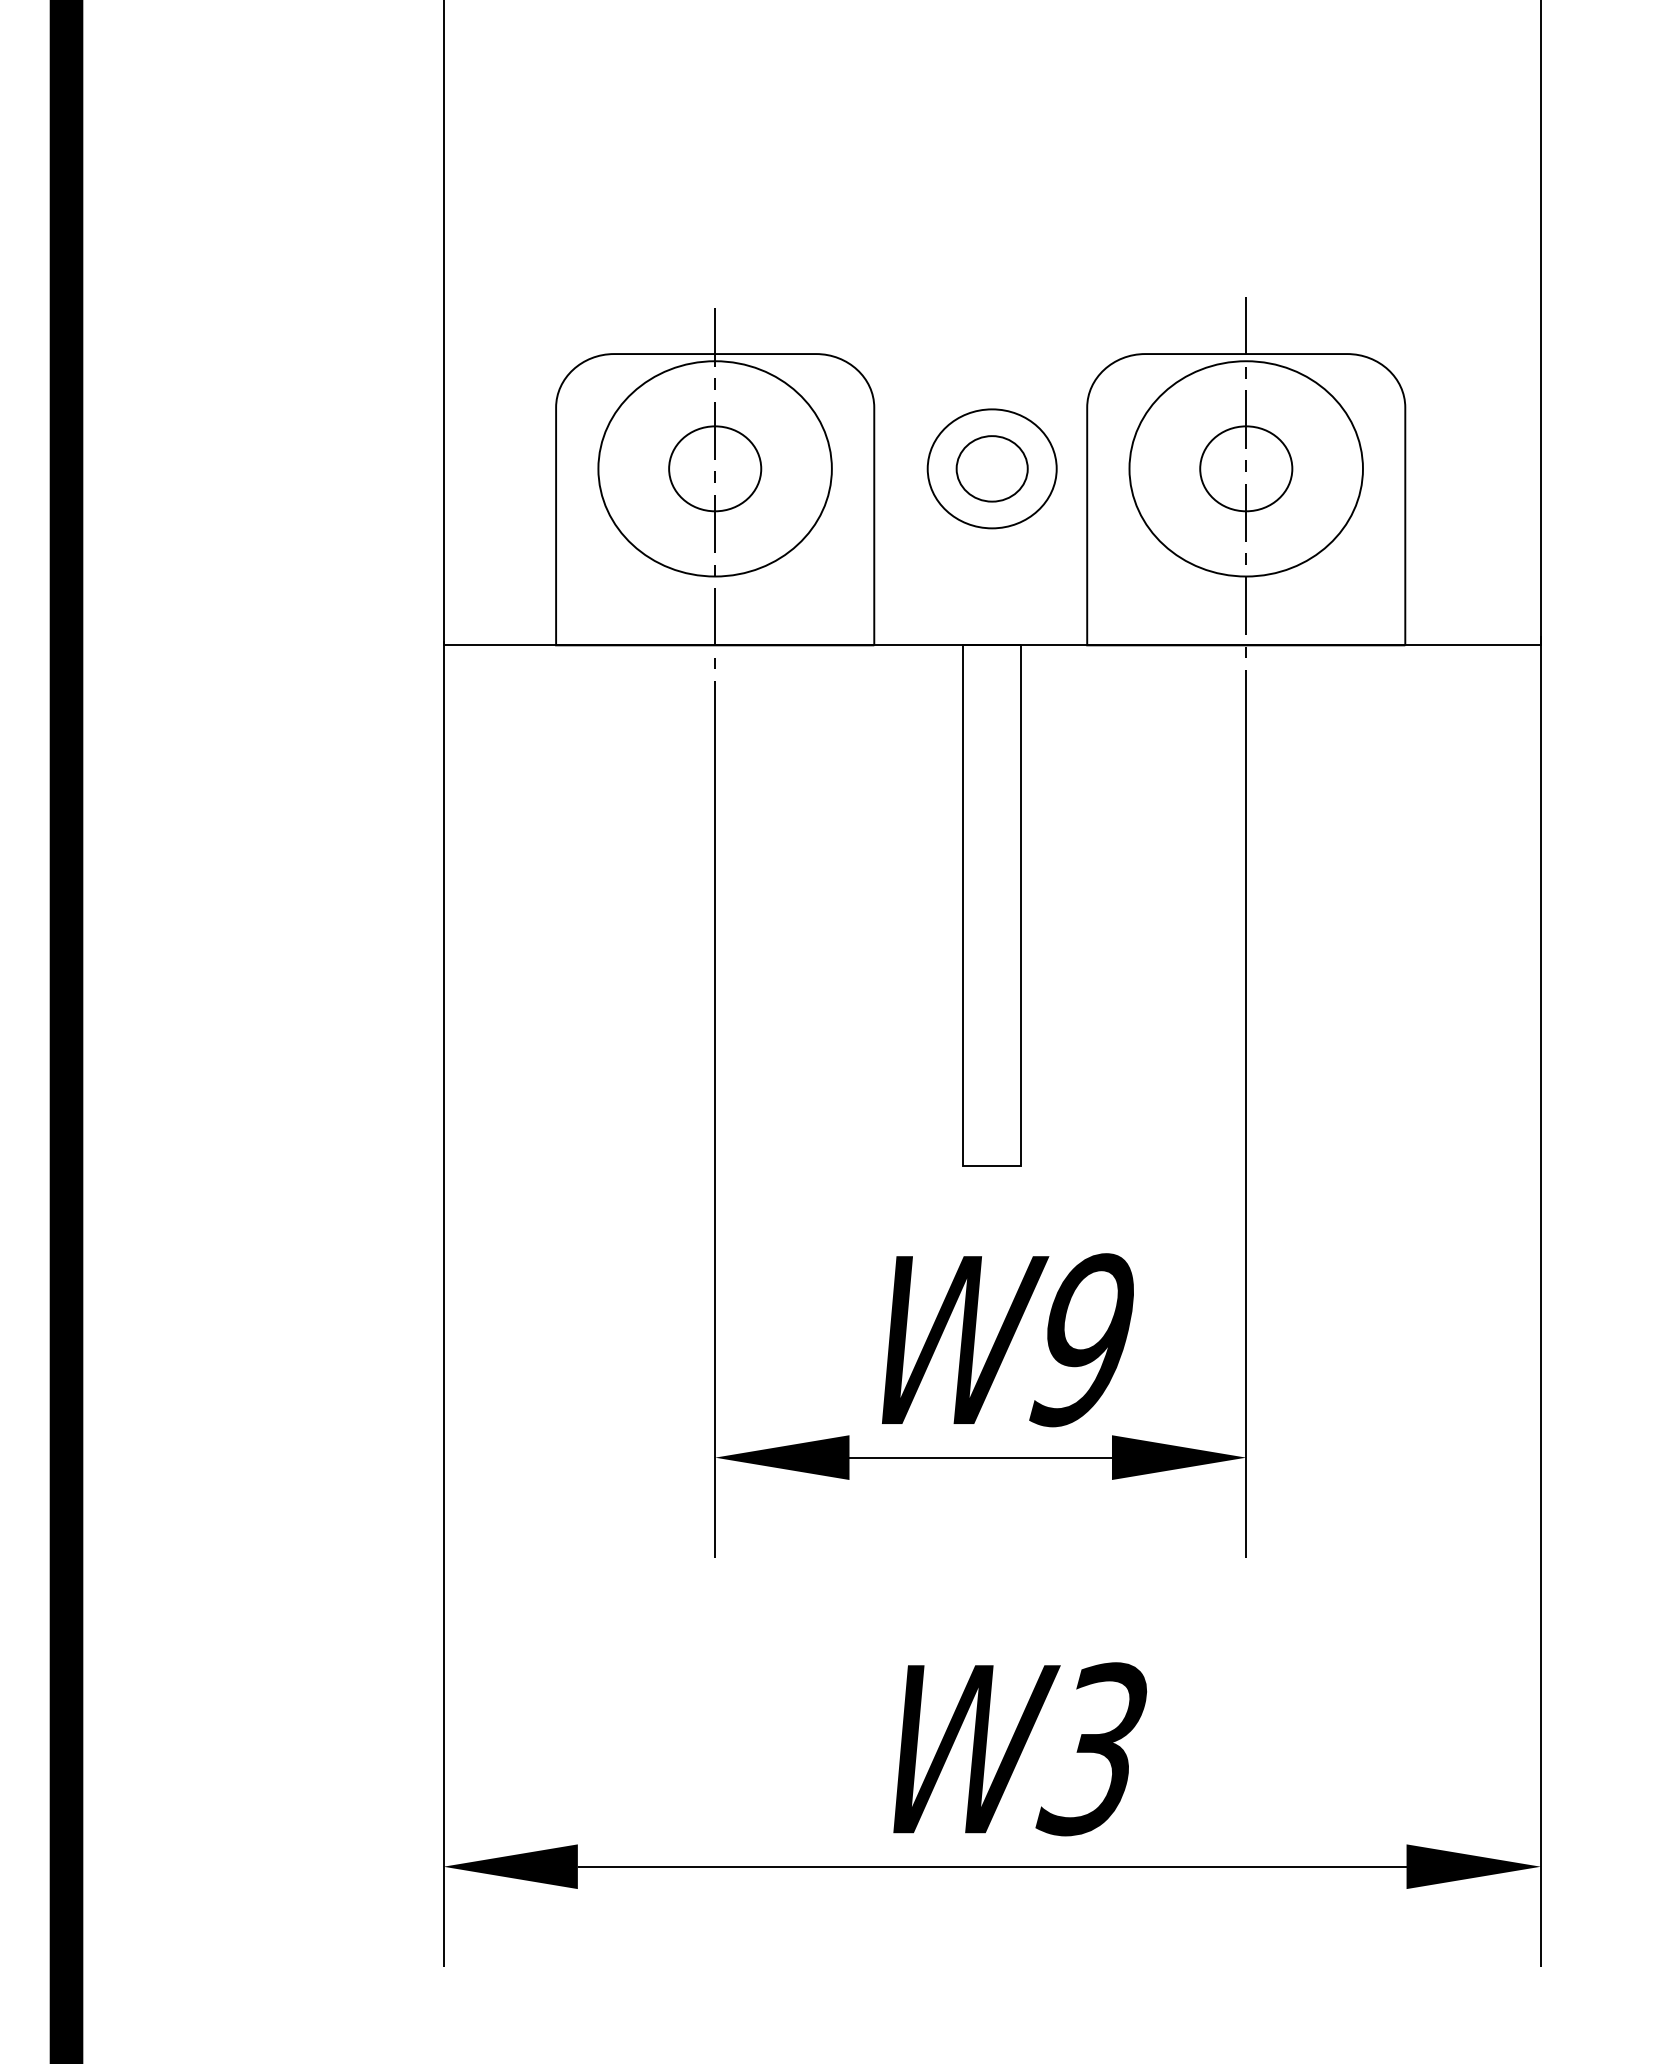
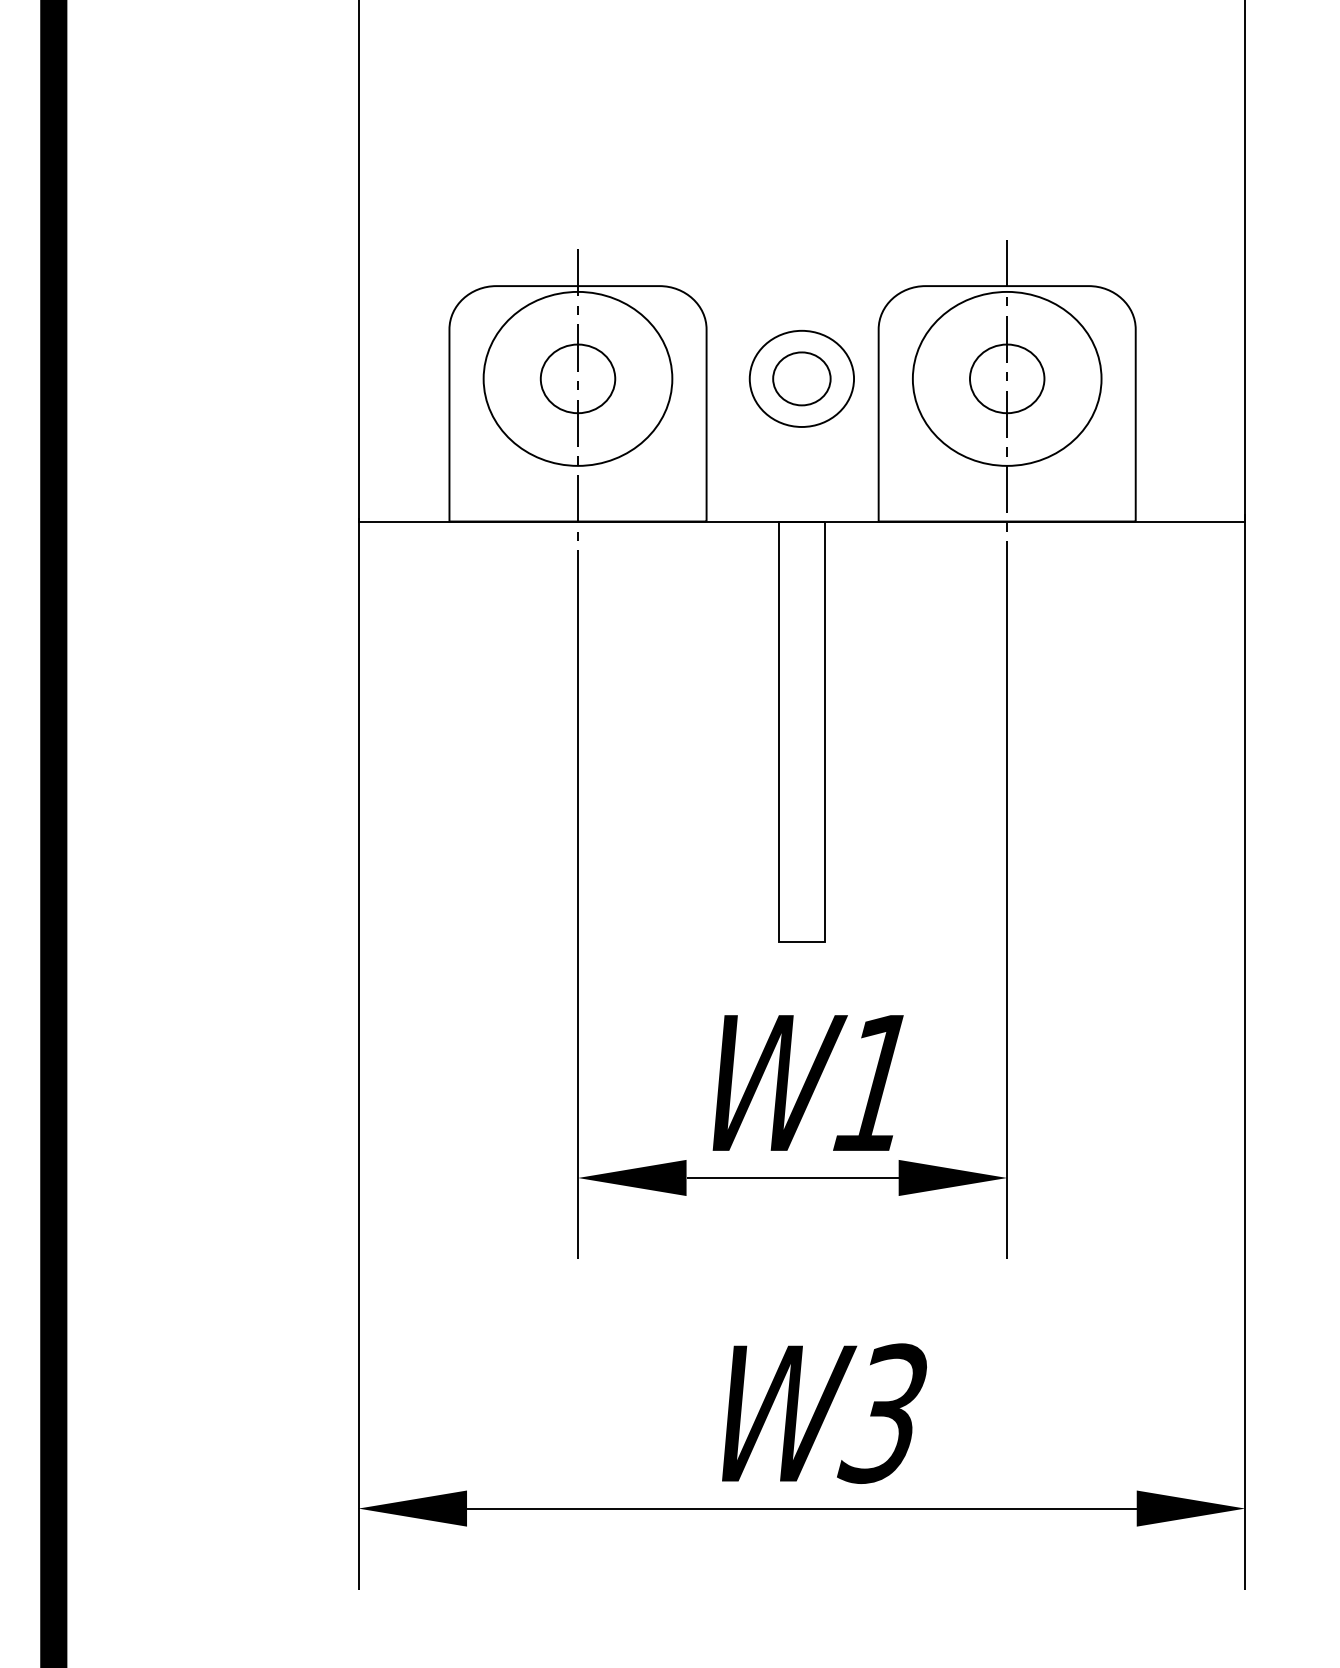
text: (1080, 1339) -> (873, 1082), W9 -> W1

